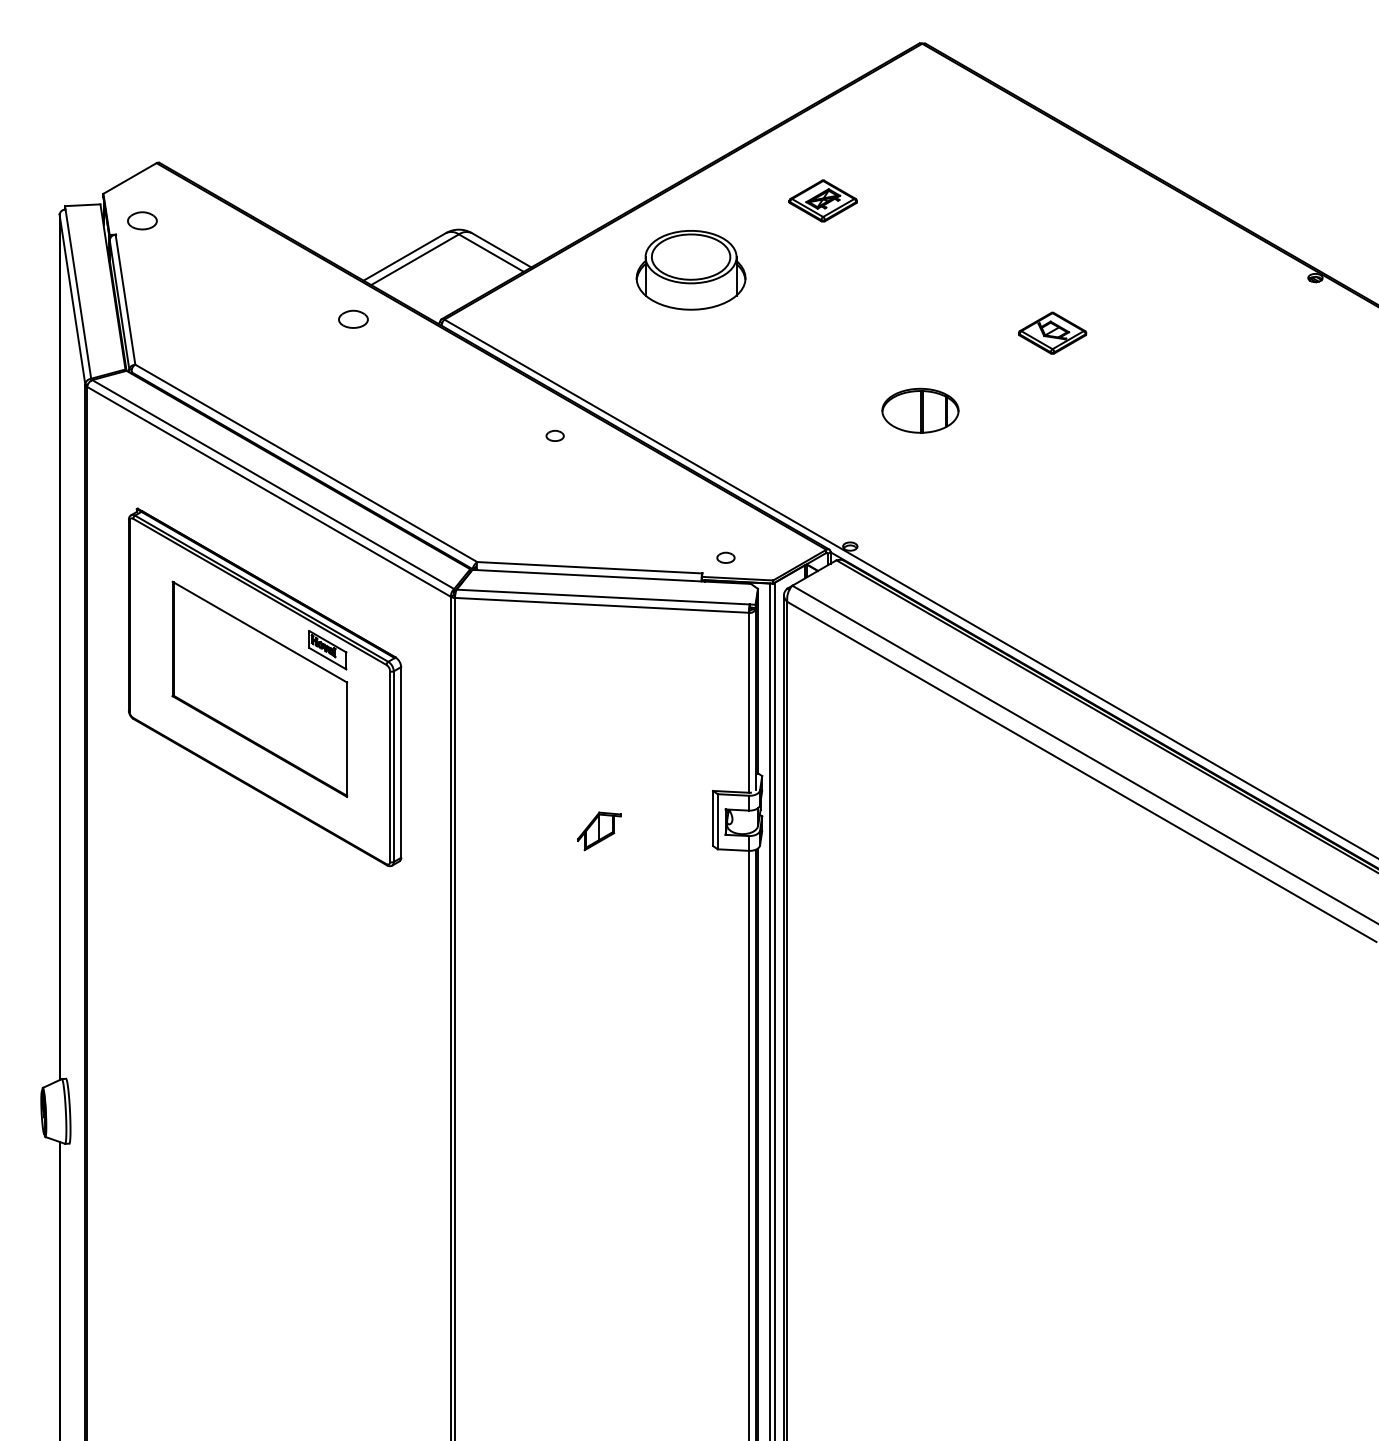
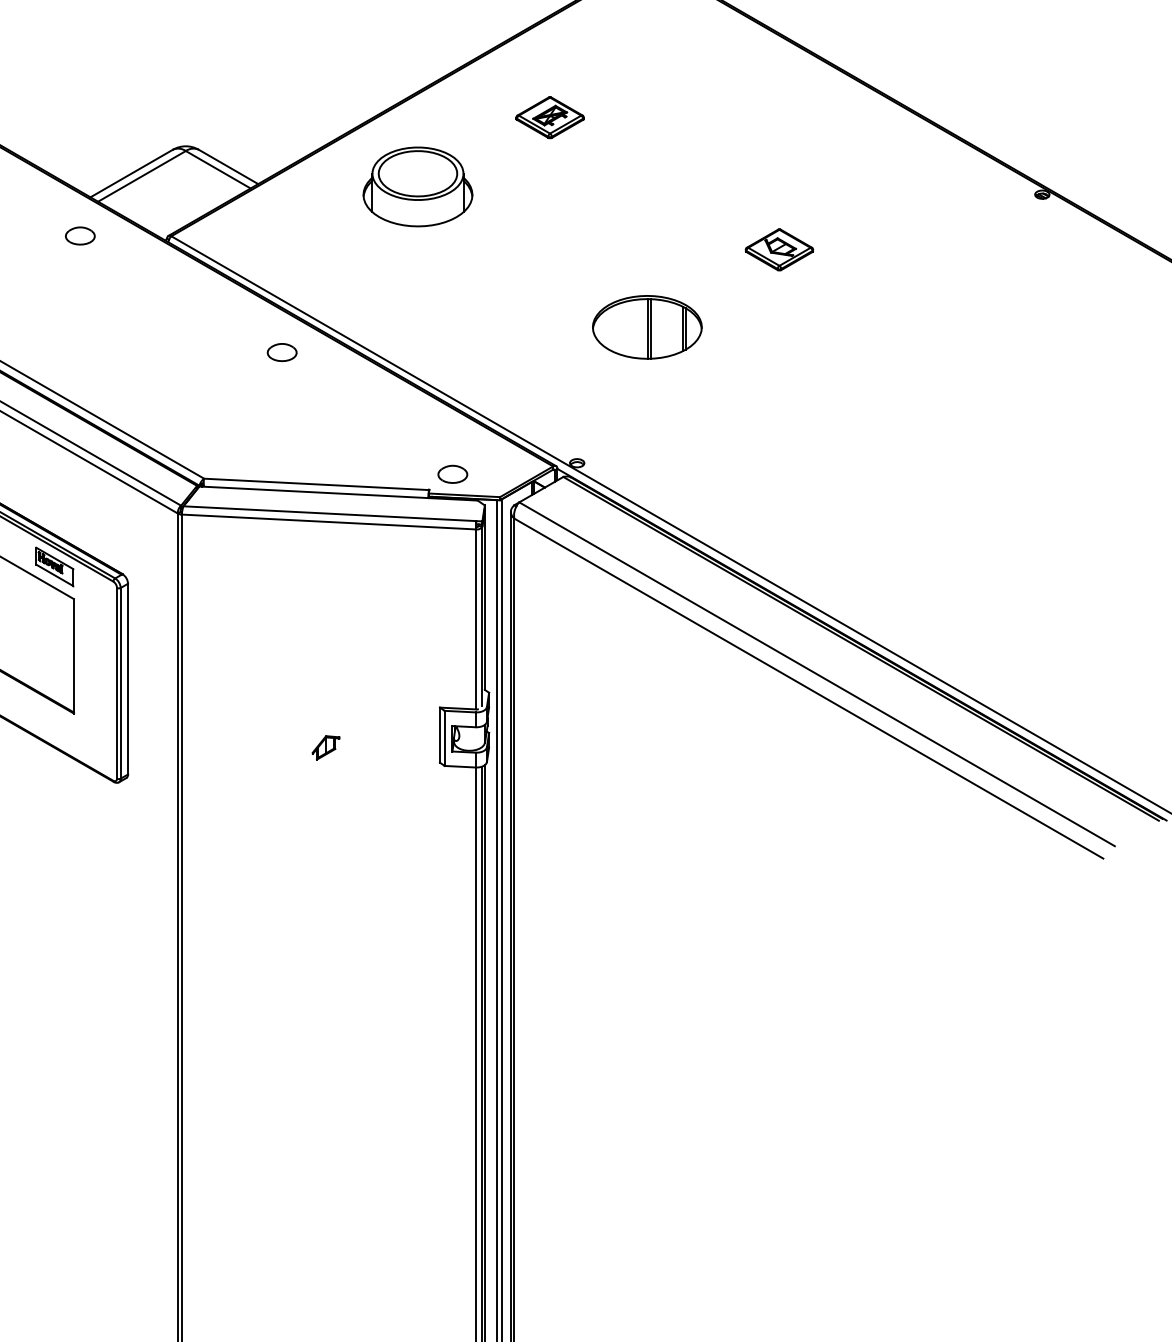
part: (920, 410) -> (647, 327), size x1.43
part: (554, 435) -> (281, 352), size x1.67
part: (725, 557) -> (452, 474), size x1.67
part: (598, 830) -> (325, 747), size x0.62

